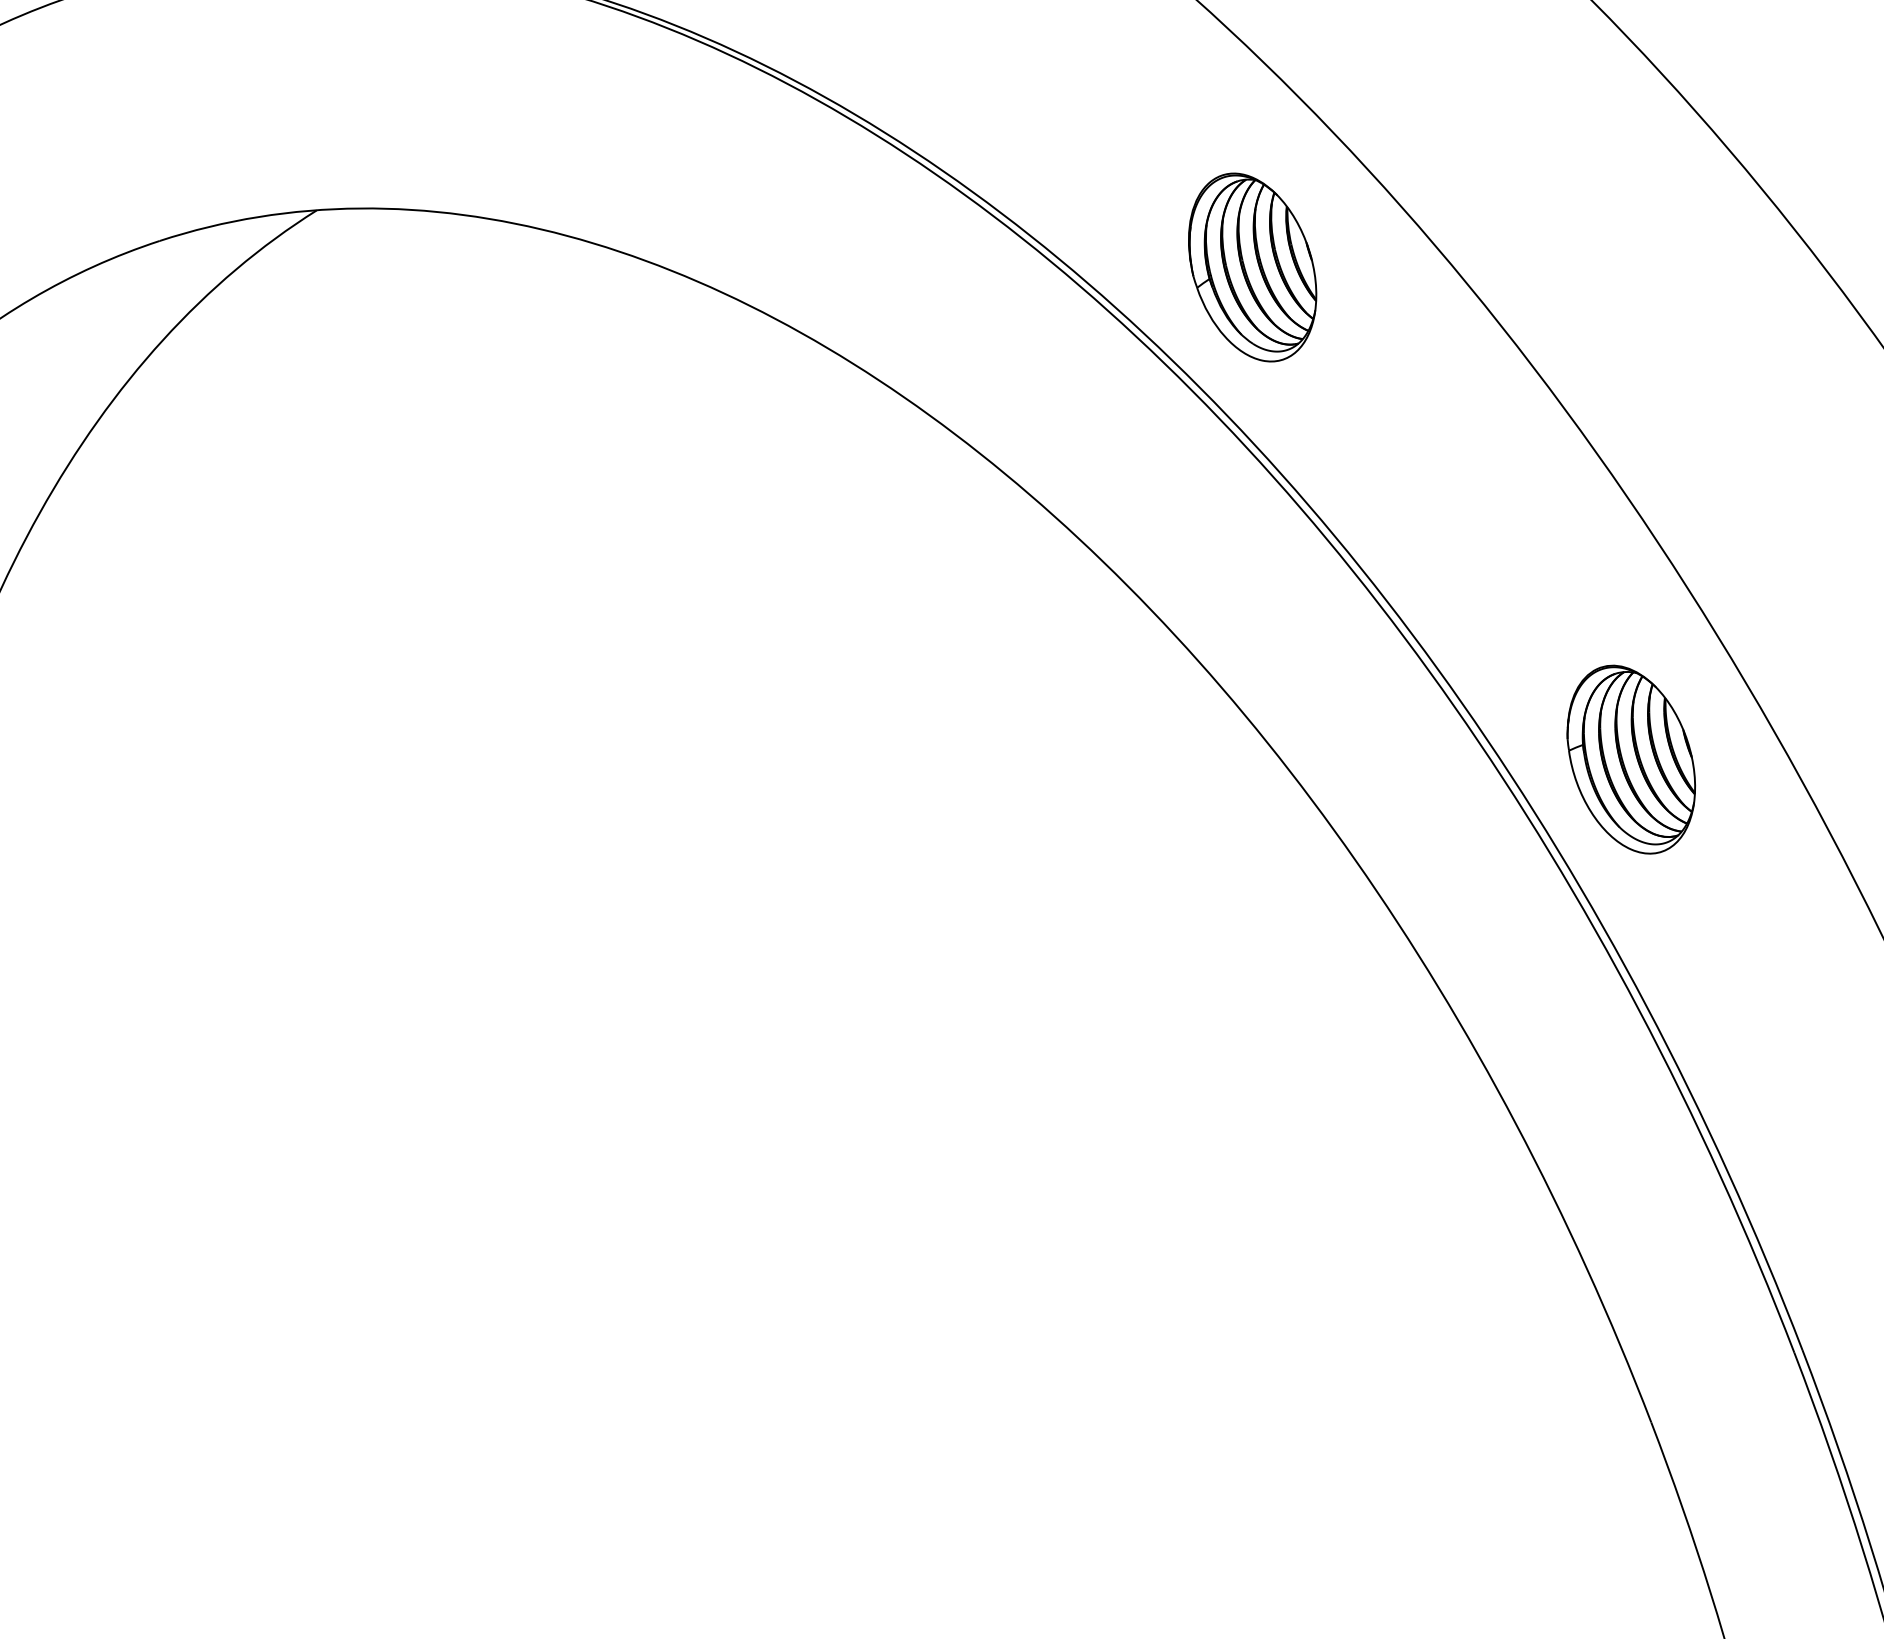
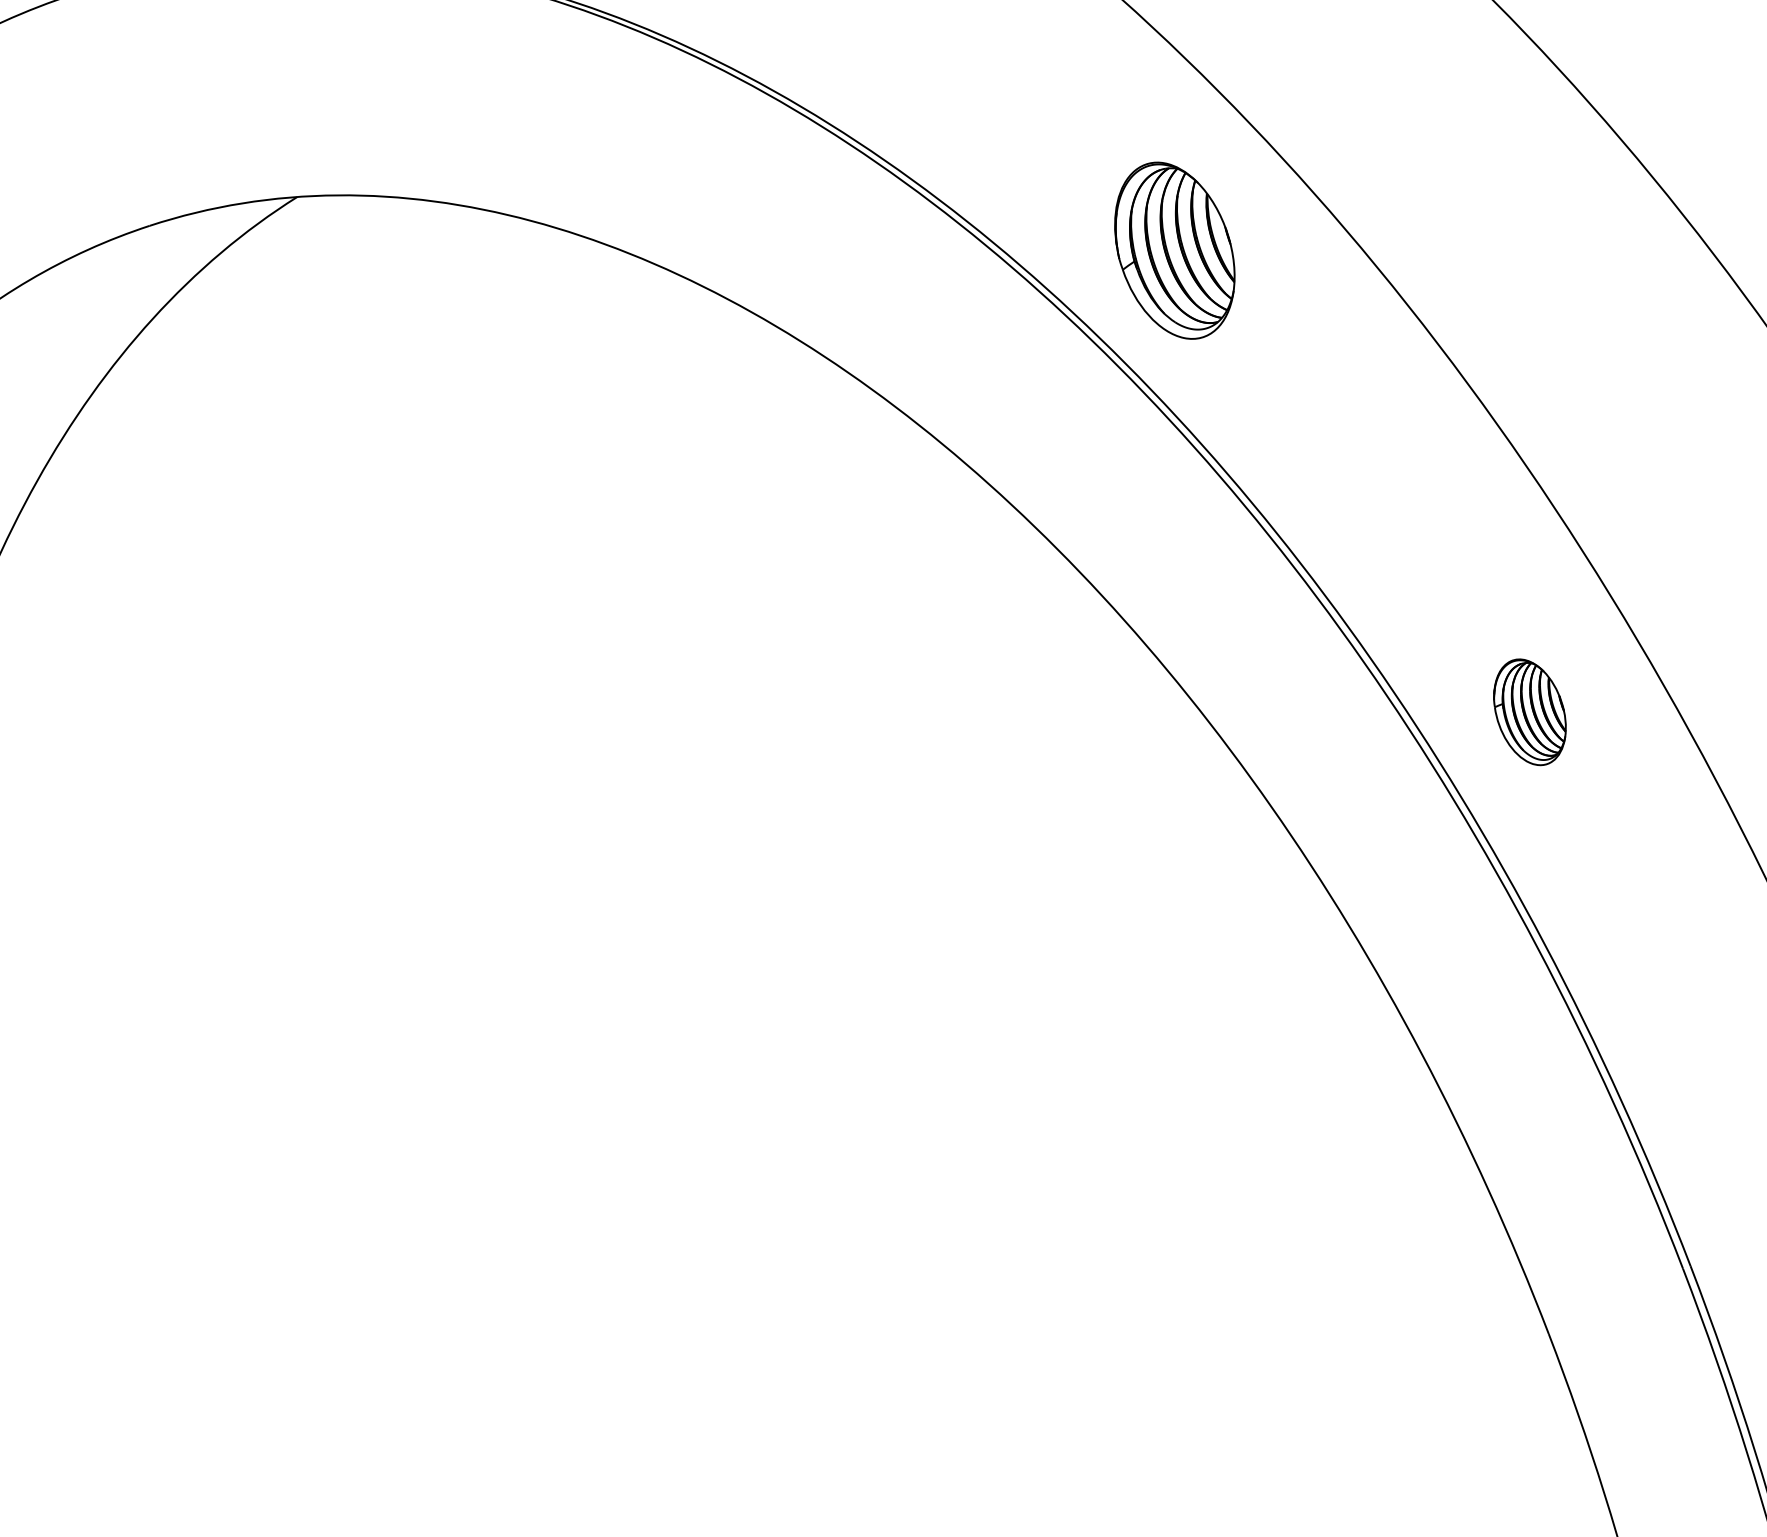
part: (1630, 759) -> (1529, 712), size x0.6

